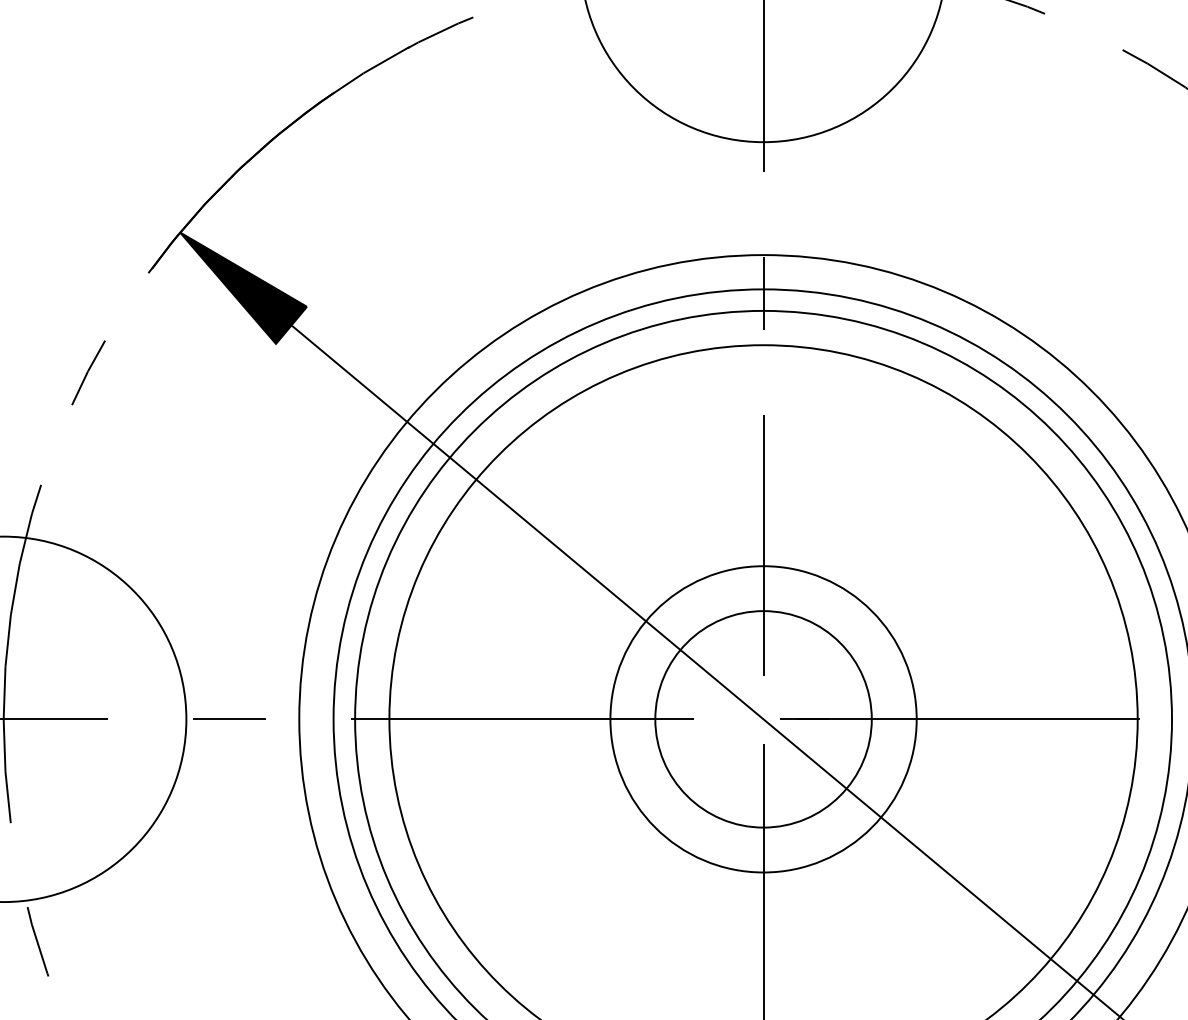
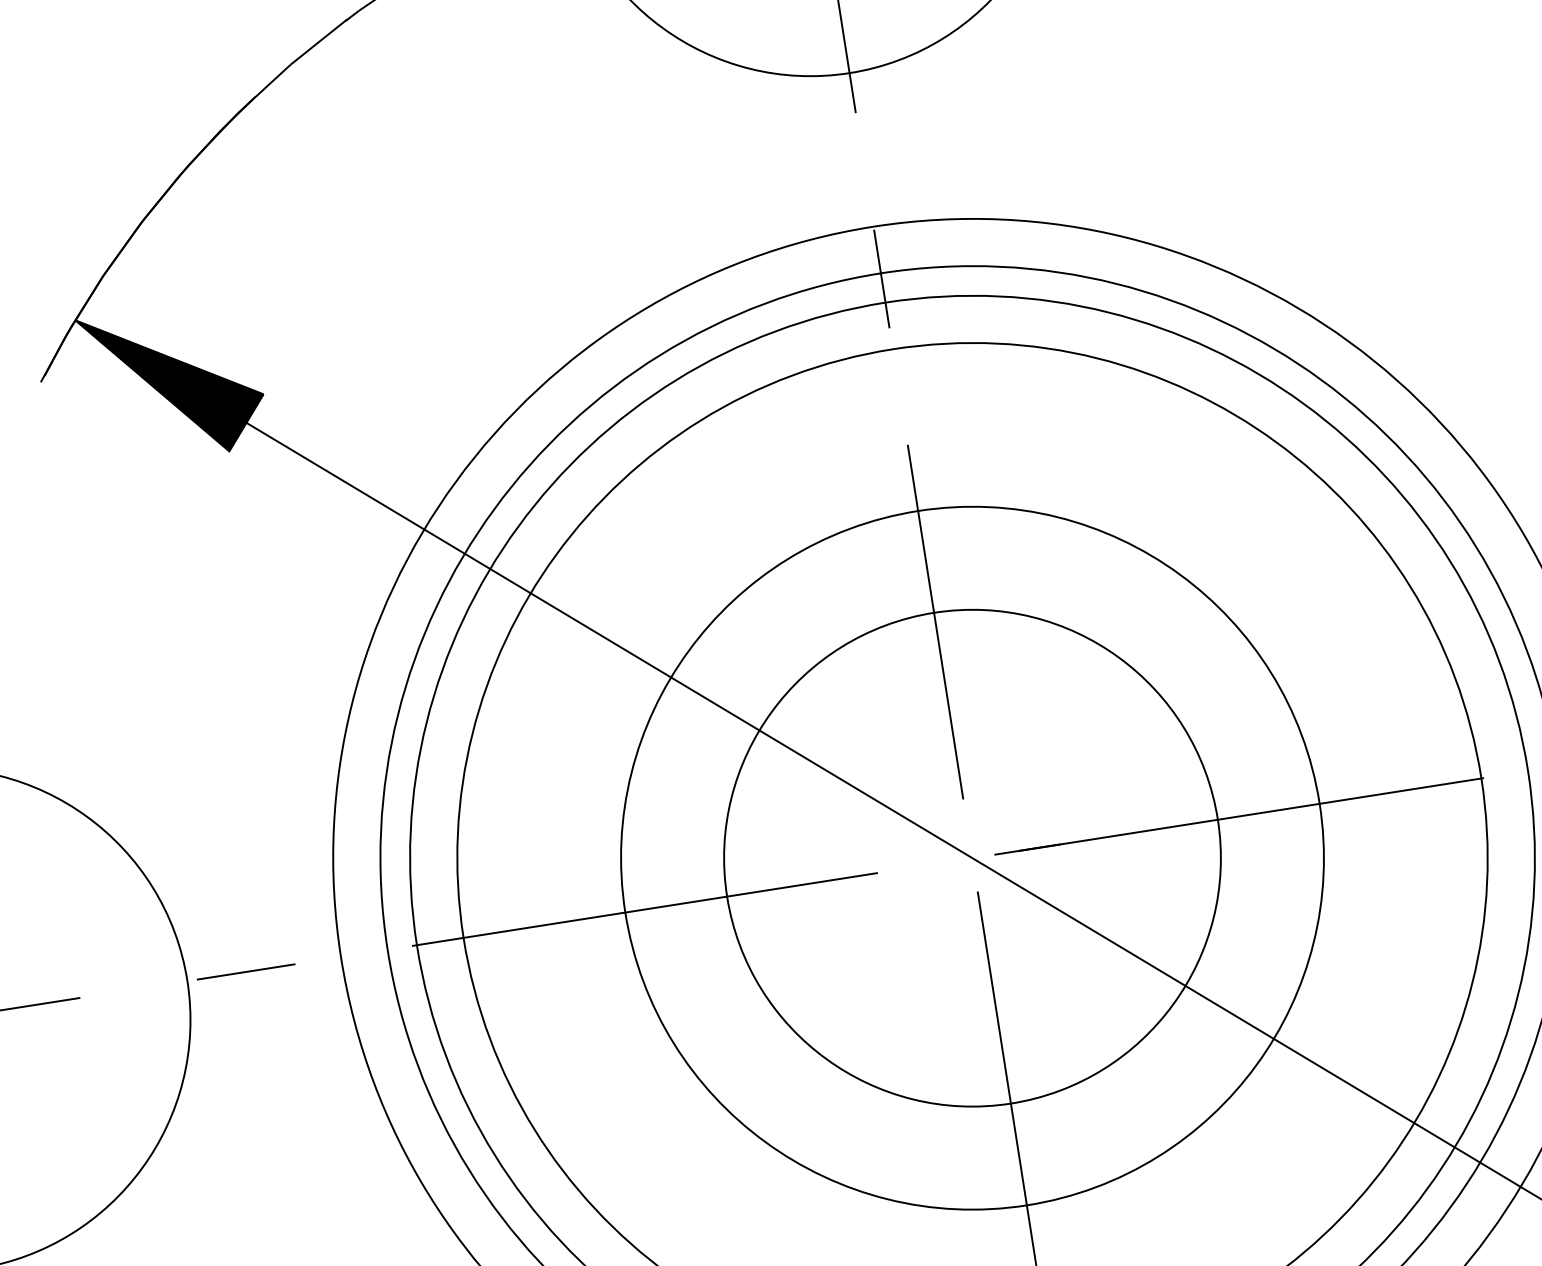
circle: (763, 718) -> (972, 857), size x1.67
circle: (763, 719) -> (972, 858), size x1.67

